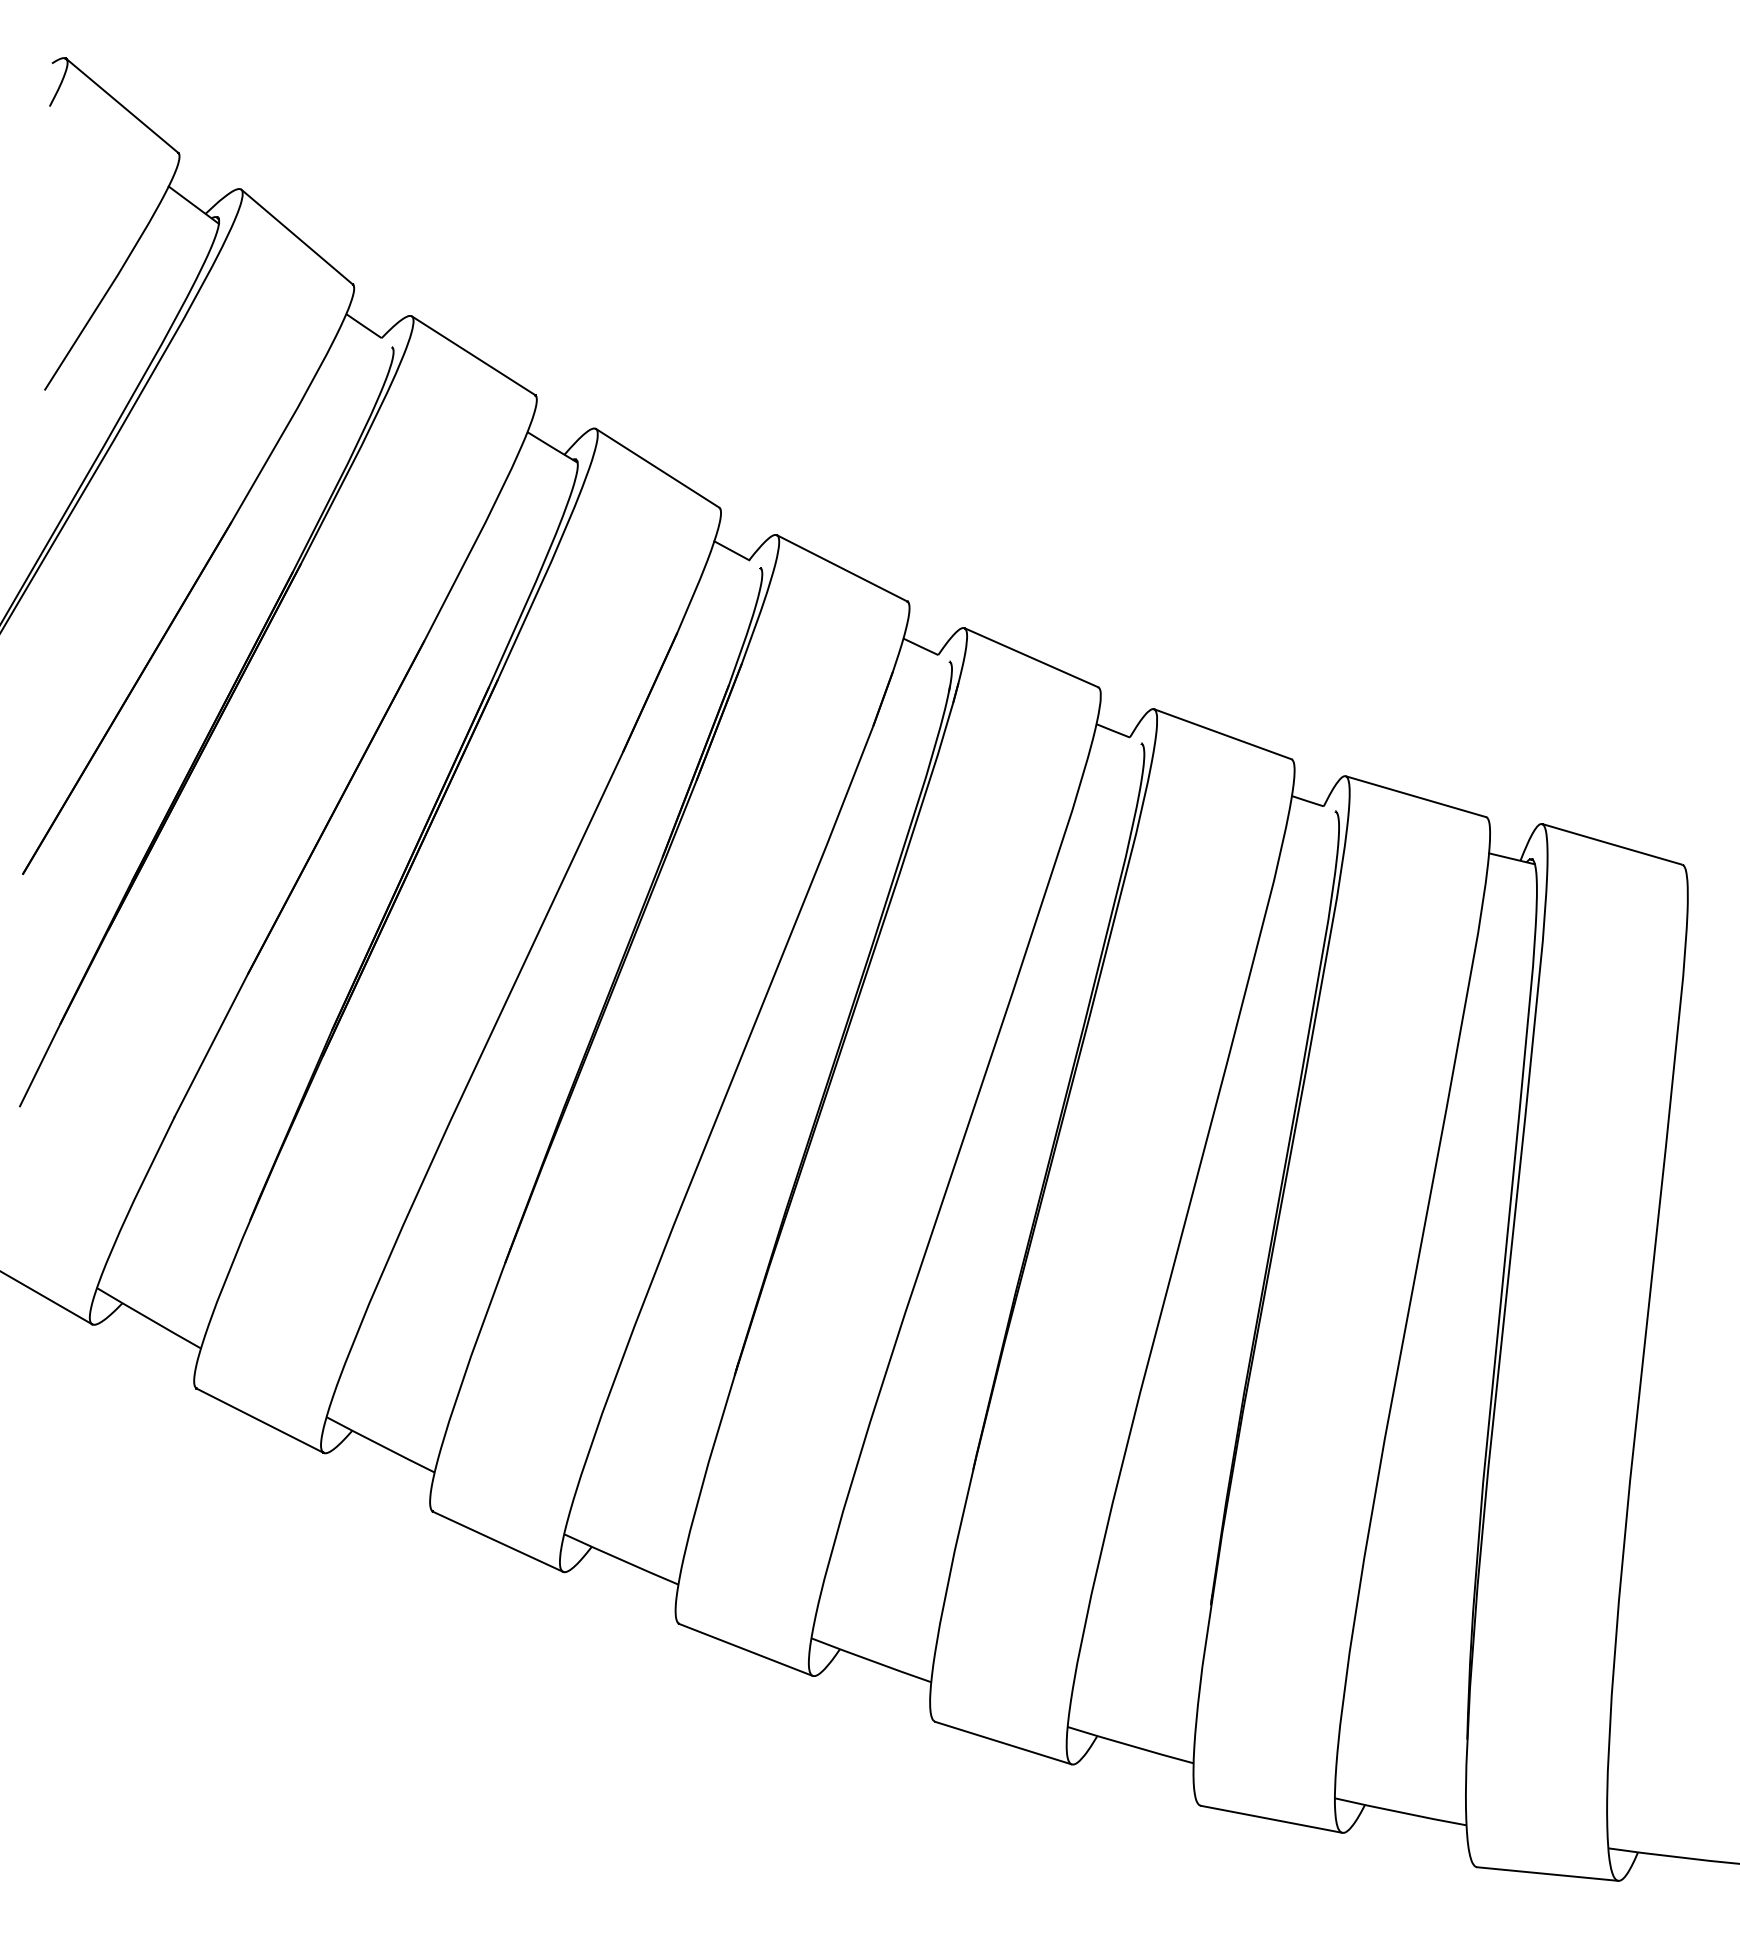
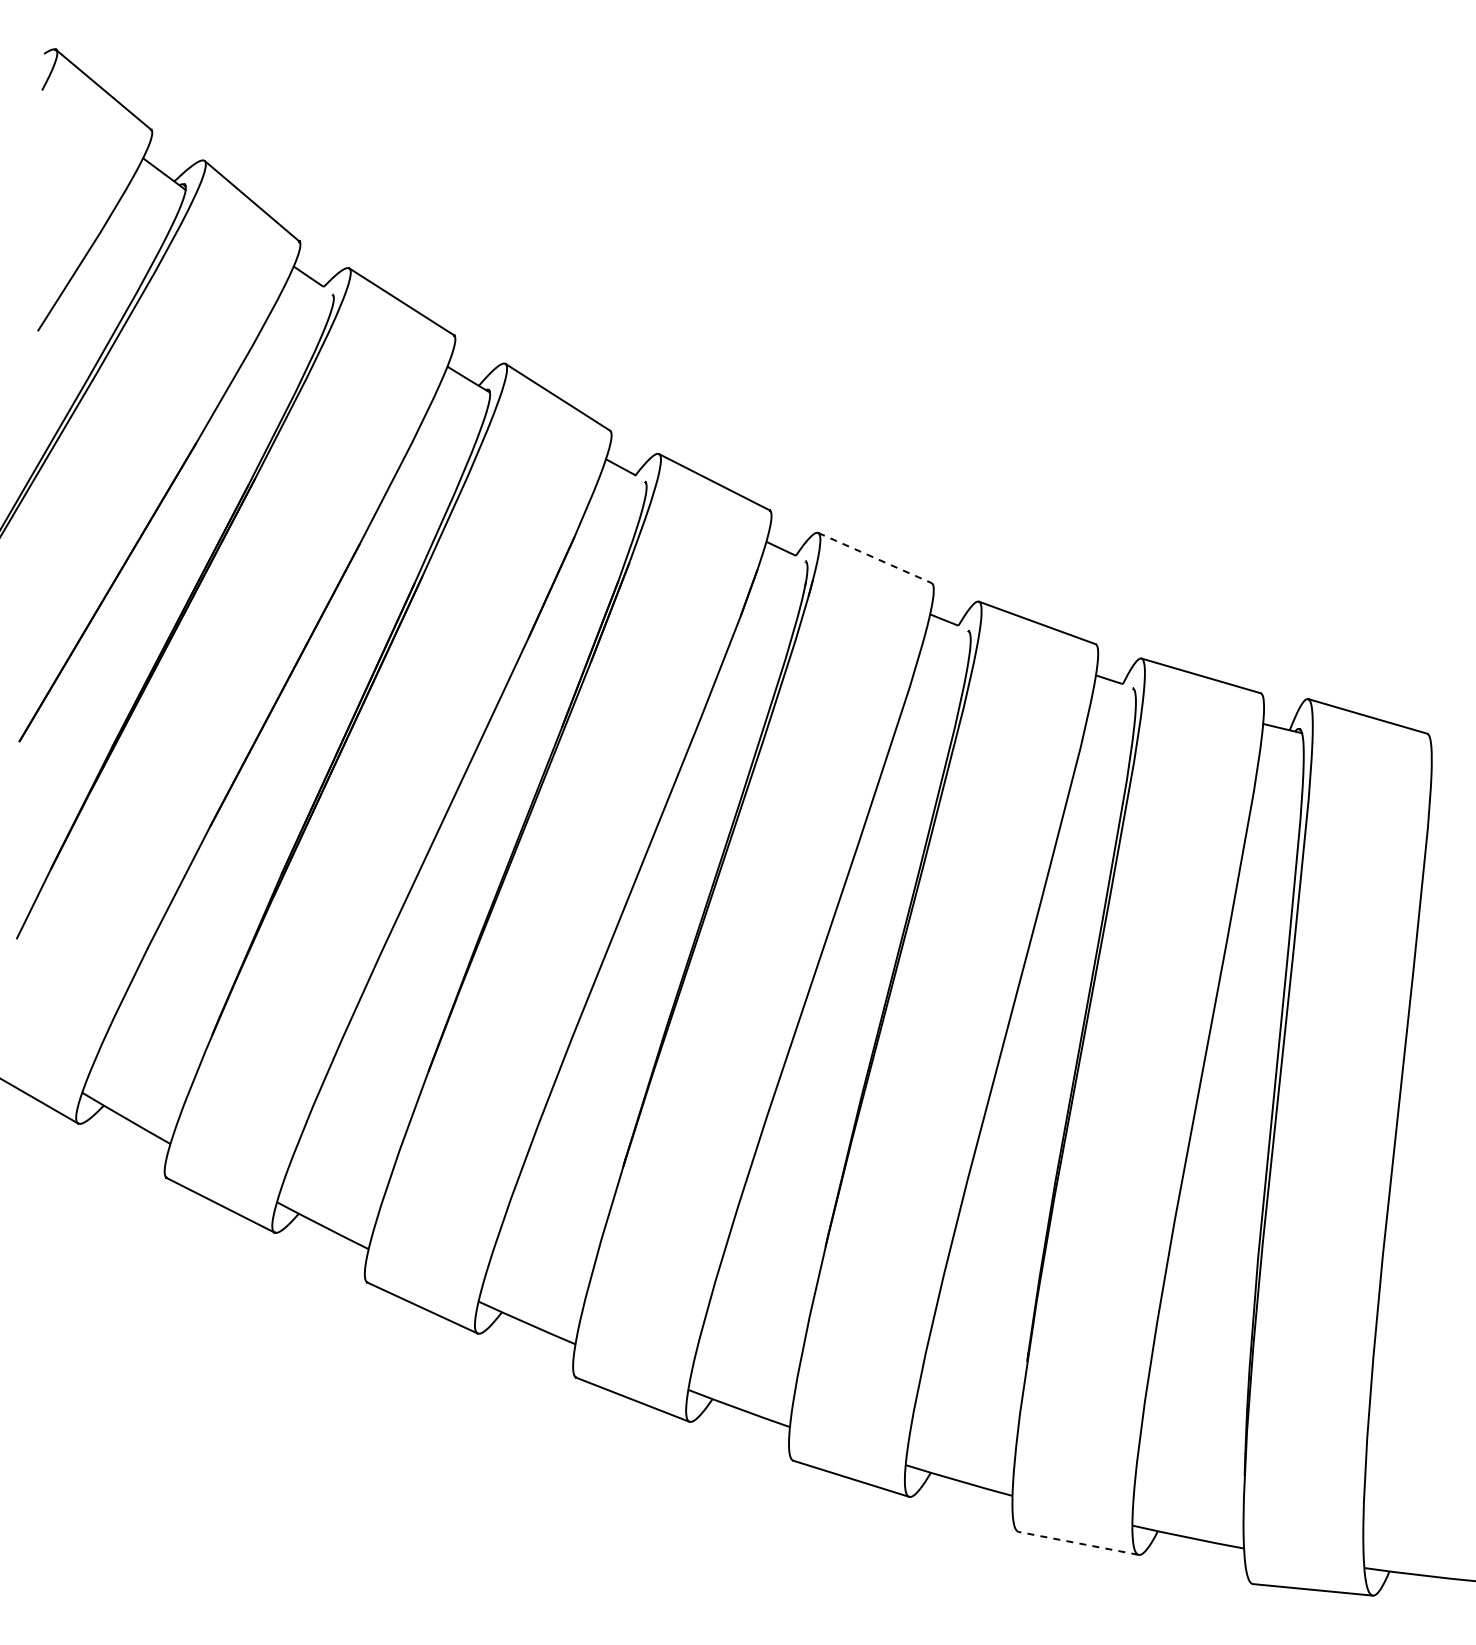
line: (1032, 658) -> (875, 558), solid -> dashed
line: (1271, 1819) -> (1078, 1543), solid -> dashed

